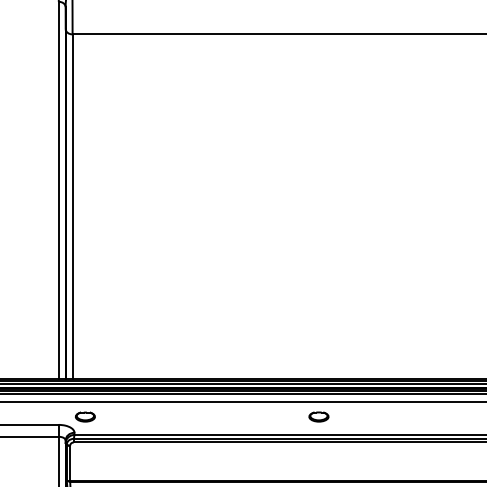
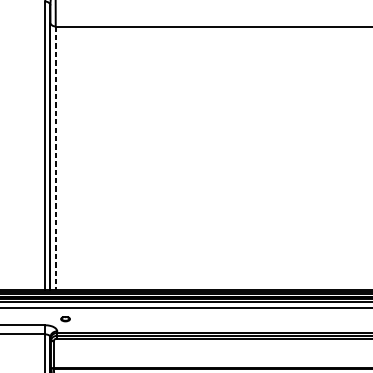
line: (72, 206) -> (55, 158), solid -> dashed
part: (85, 416) -> (65, 318), size x0.6
part: (318, 416) -> (243, 318), removed

